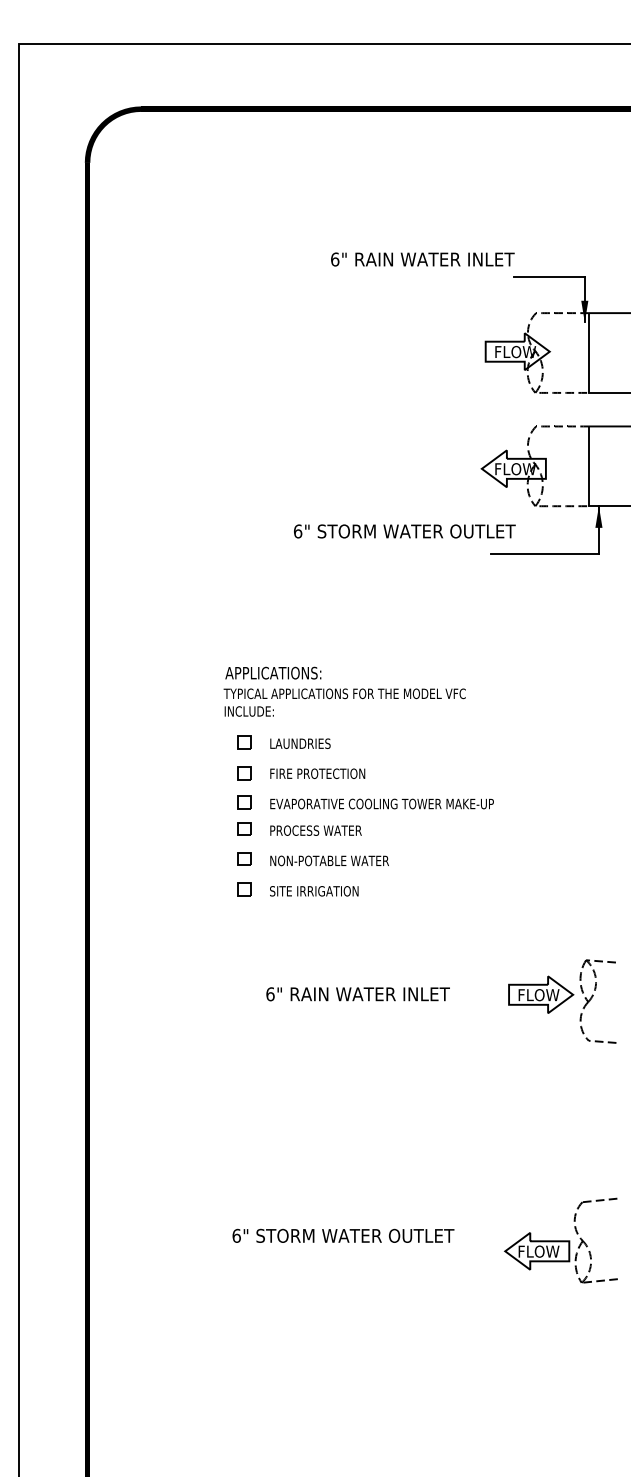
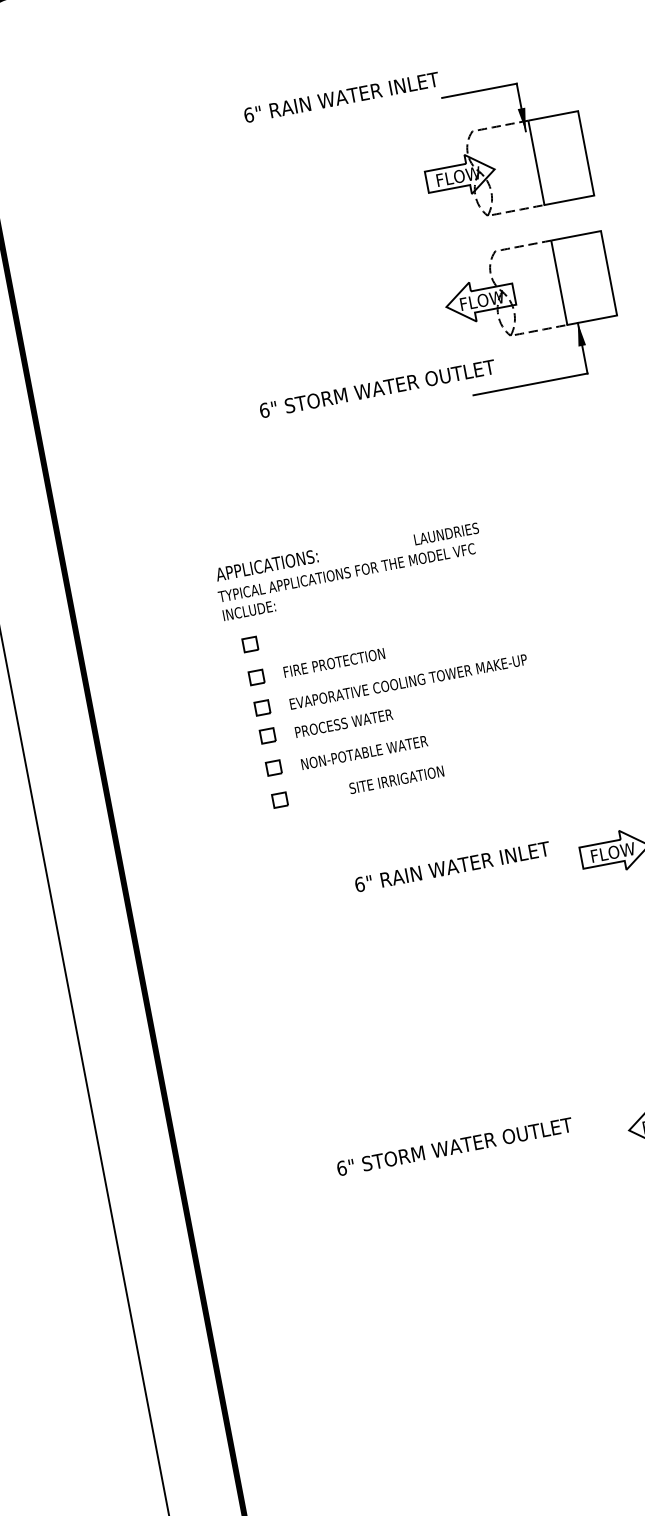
text: (300, 743) -> (446, 533), moved
text: (314, 891) -> (396, 780), moved
text: (357, 994) -> (452, 867), moved

